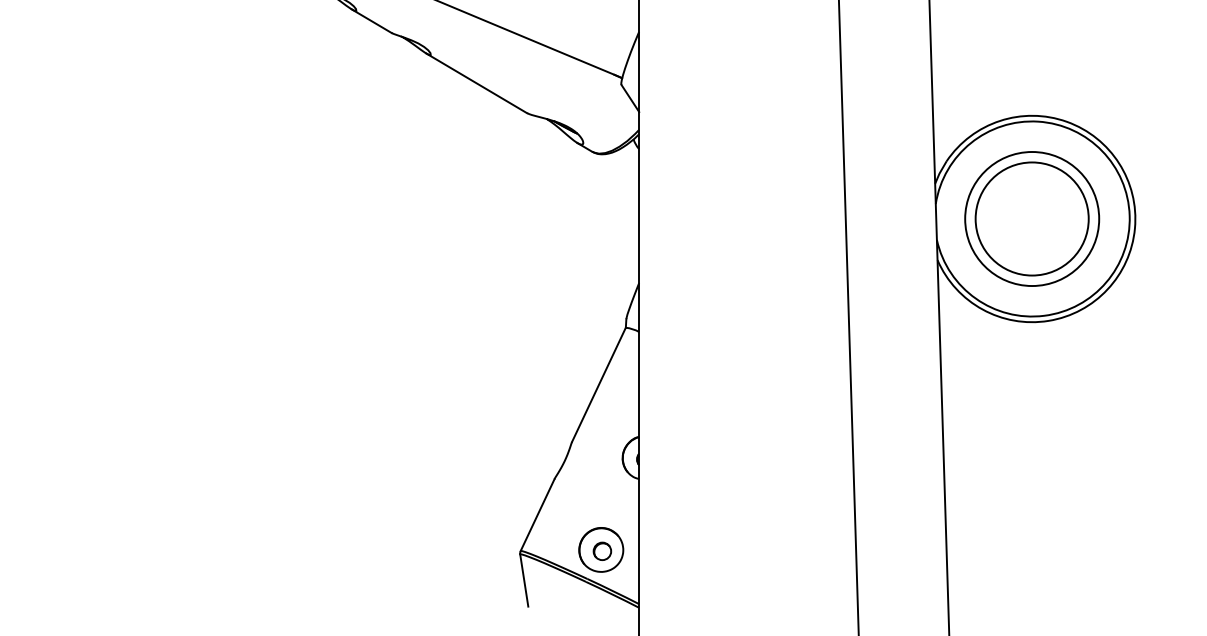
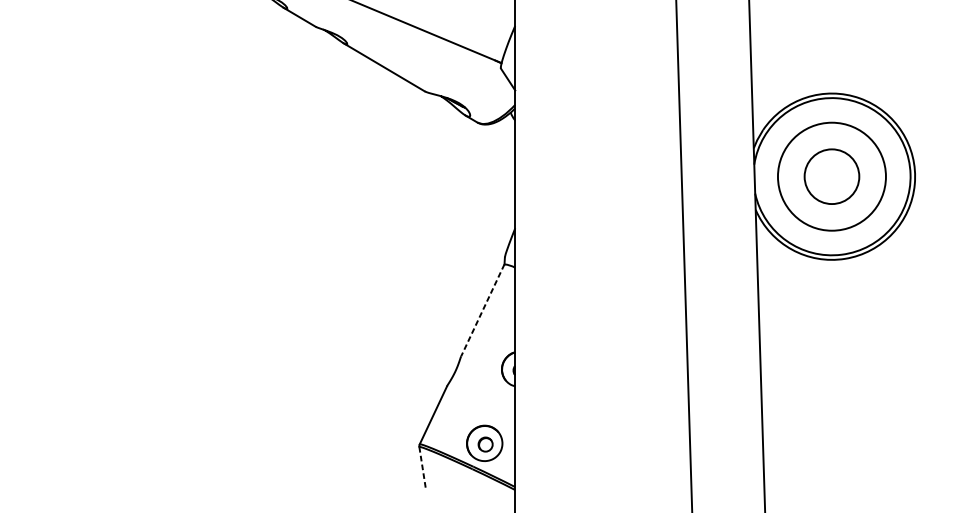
circle: (1031, 218) -> (831, 176), size x0.6
line: (598, 385) -> (482, 310), solid -> dashed
line: (524, 581) -> (422, 468), solid -> dashed

